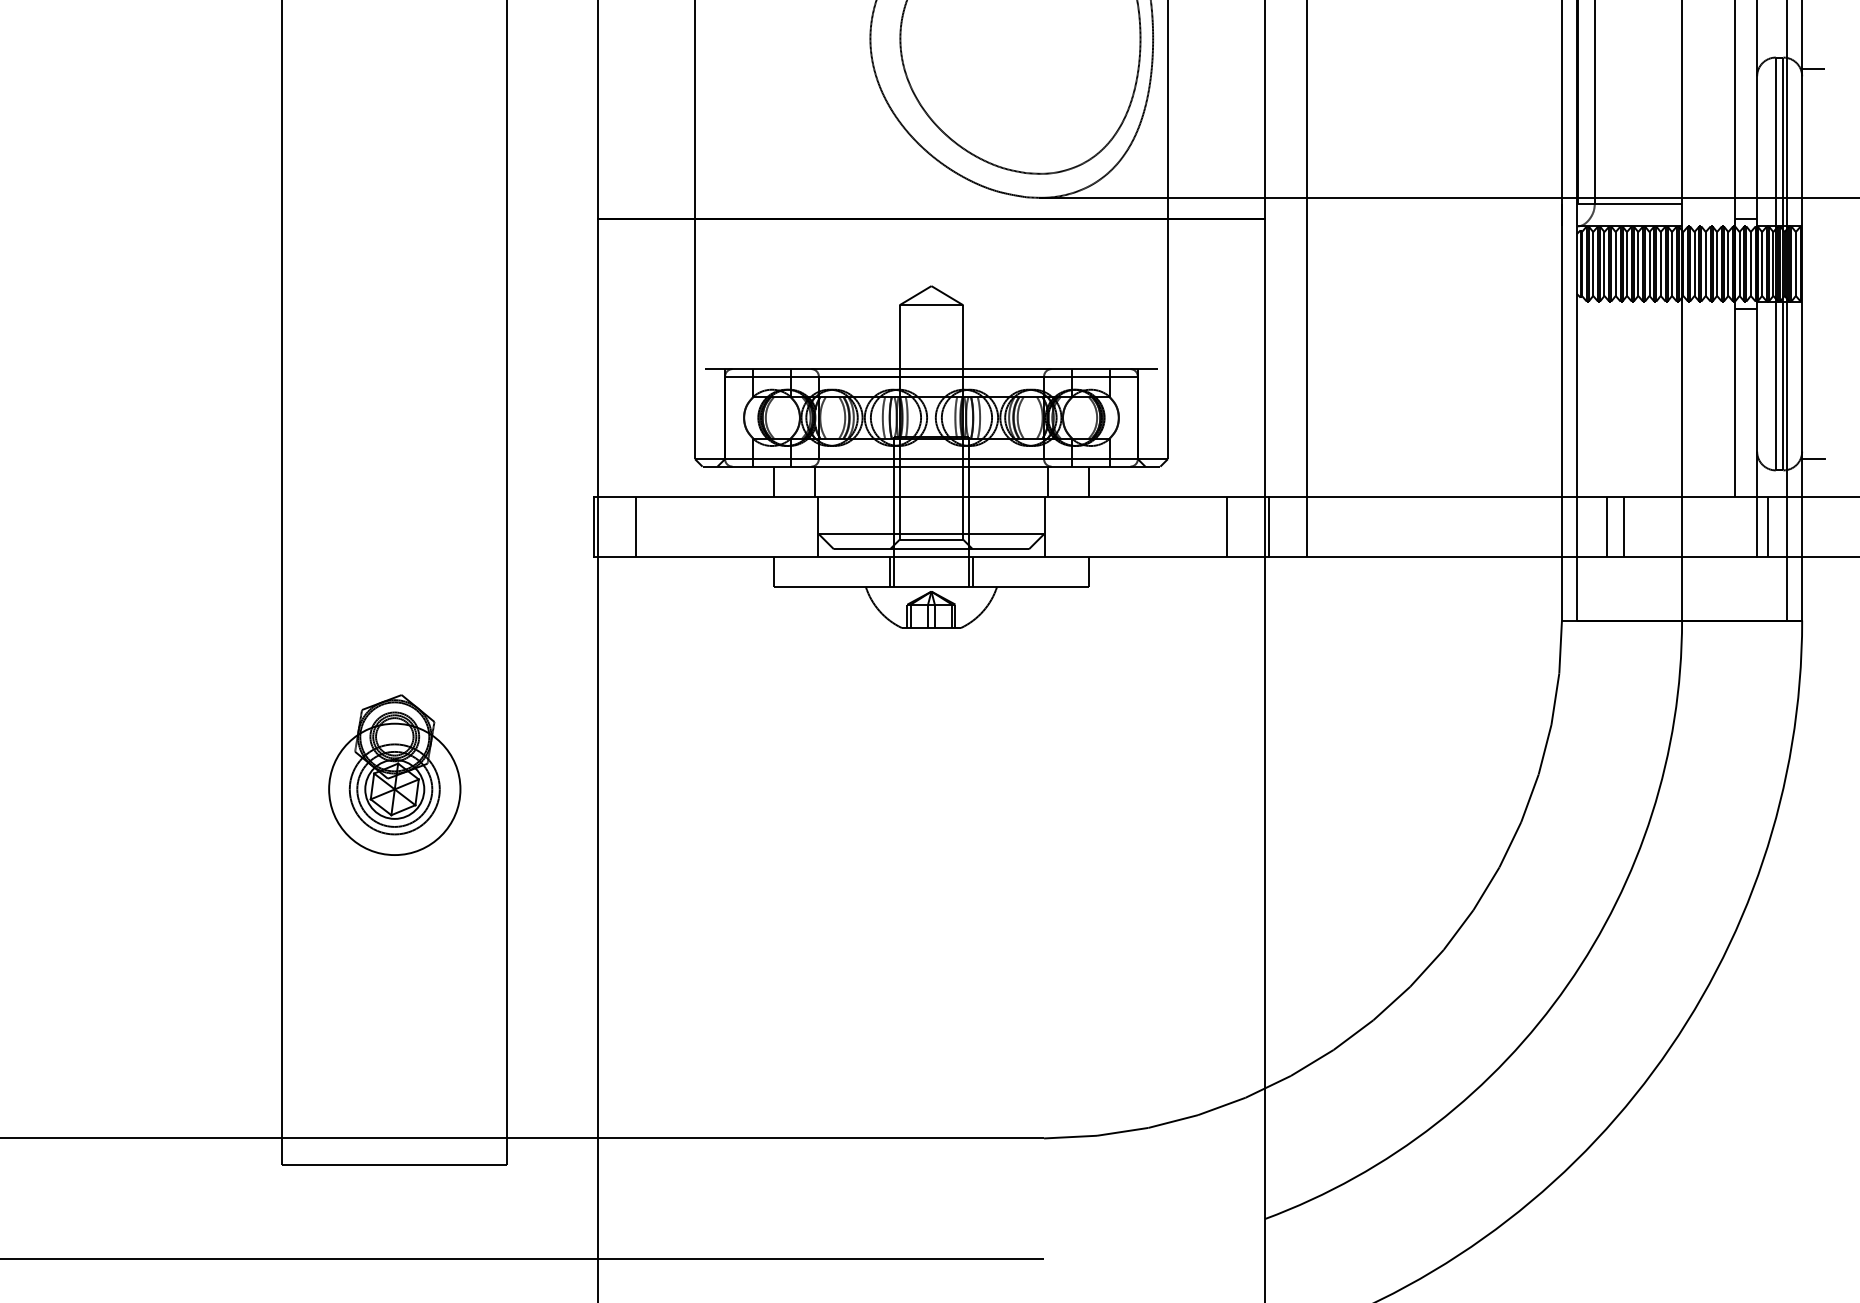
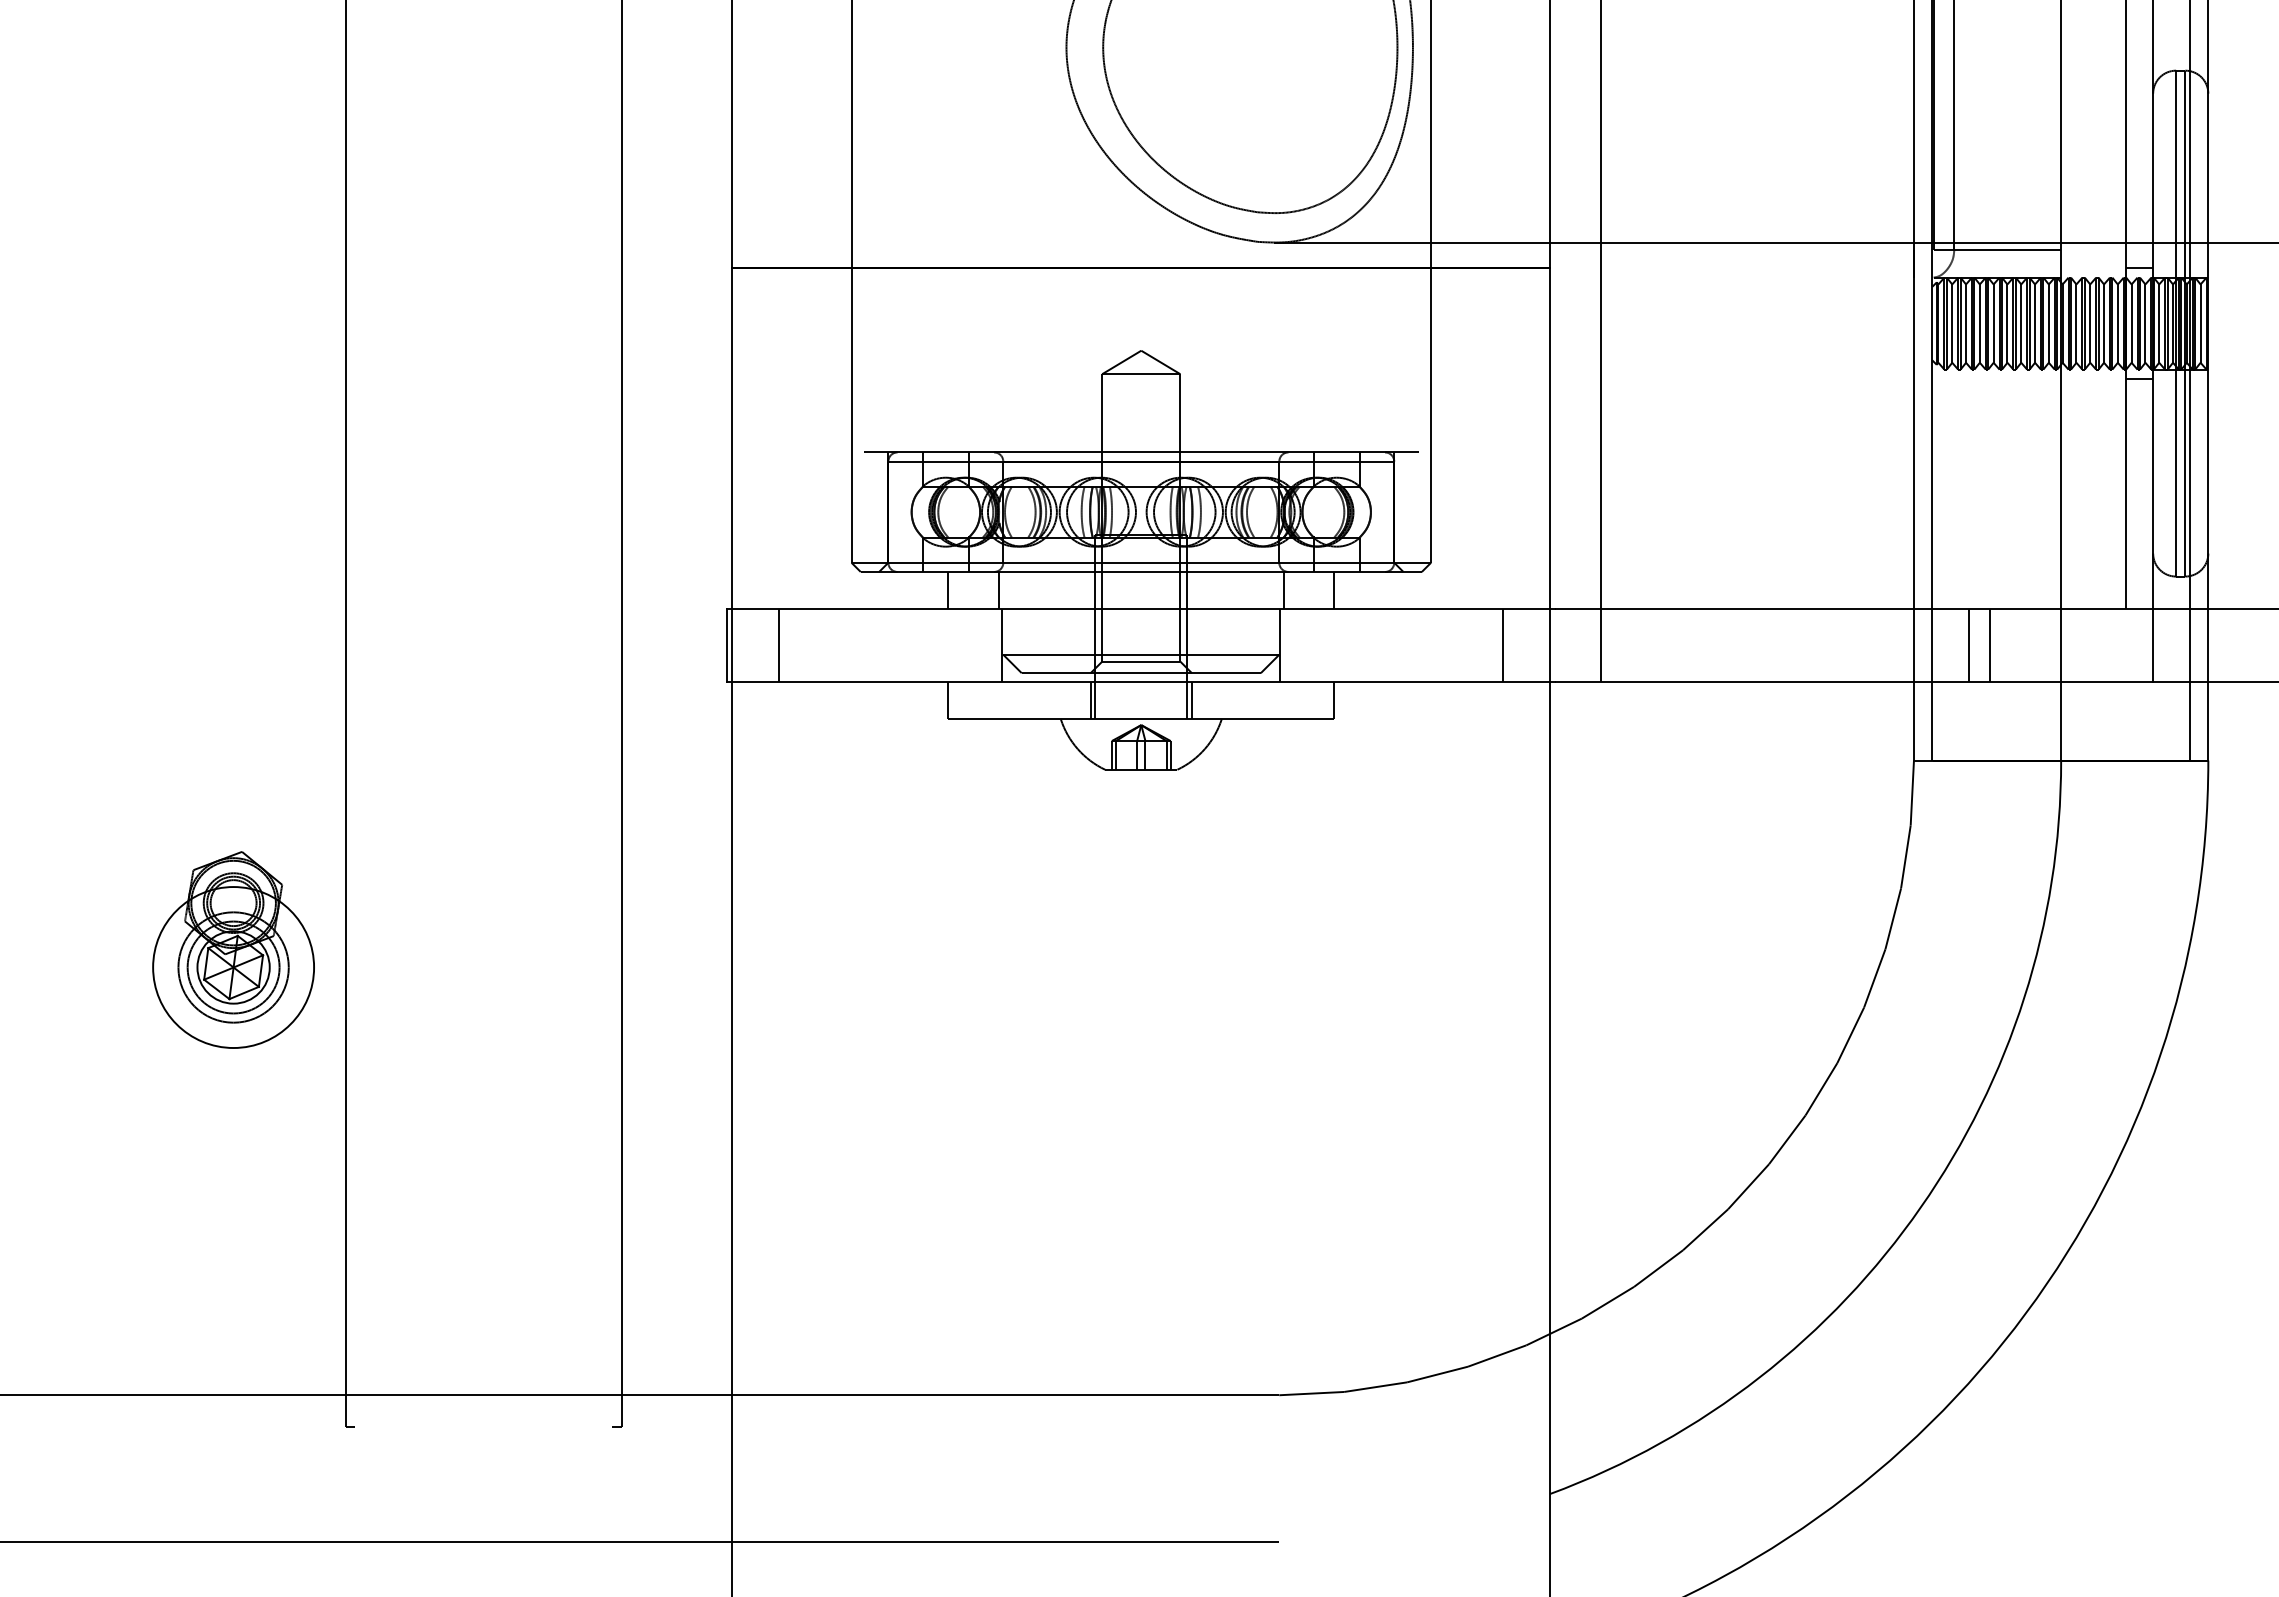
line: (1812, 68) -> (2221, 84), removed
line: (1812, 458) -> (2221, 562), removed
line: (1269, 526) -> (1555, 645), removed
line: (1768, 526) -> (2167, 645), removed
part: (394, 774) -> (233, 949), moved
line: (394, 1164) -> (483, 1427), removed

